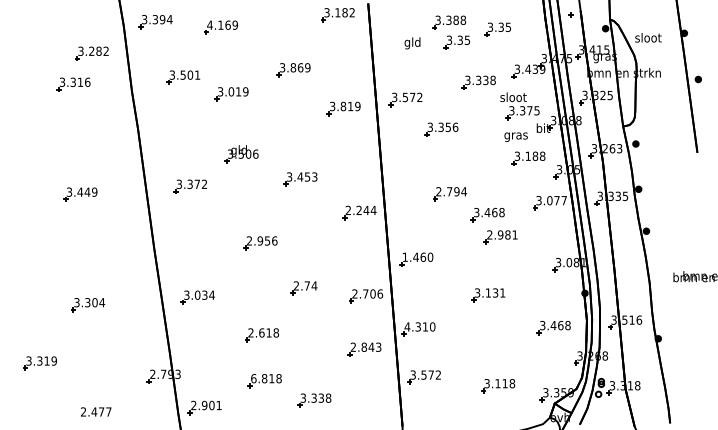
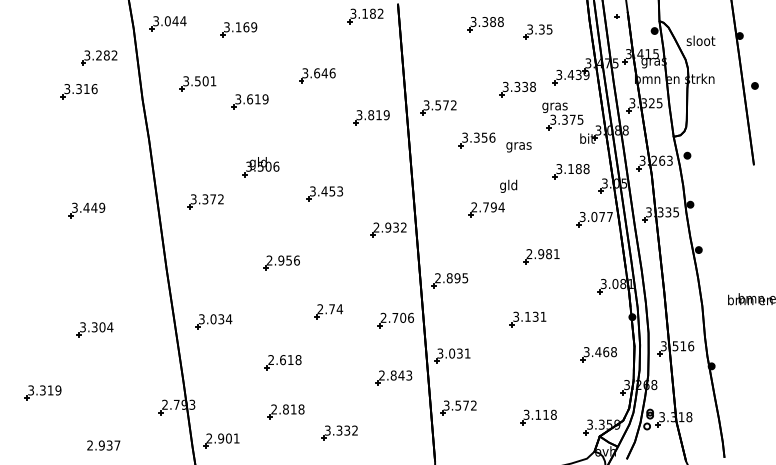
text: (158, 19) -> (171, 21), 3.394 -> 3.044
text: (209, 24) -> (226, 26), 4.169 -> 3.169
part: (456, 42) -> (493, 45), removed
text: (412, 43) -> (508, 186), moved
text: (300, 67) -> (324, 72), 3.869 -> 3.646
text: (231, 91) -> (250, 98), 3.019 -> 3.619
text: (513, 98) -> (555, 106), sloot -> gras
text: (515, 136) -> (518, 146), moved
text: (366, 210) -> (396, 227), 2.244 -> 2.932
part: (487, 214) -> (526, 231), removed
text: (417, 256) -> (451, 277), 1.460 -> 2.895
text: (419, 326) -> (453, 353), 4.310 -> 3.031
text: (253, 378) -> (273, 409), 6.818 -> 2.818
text: (328, 397) -> (355, 429), 3.338 -> 3.332
text: (97, 411) -> (105, 444), 2.477 -> 2.937

